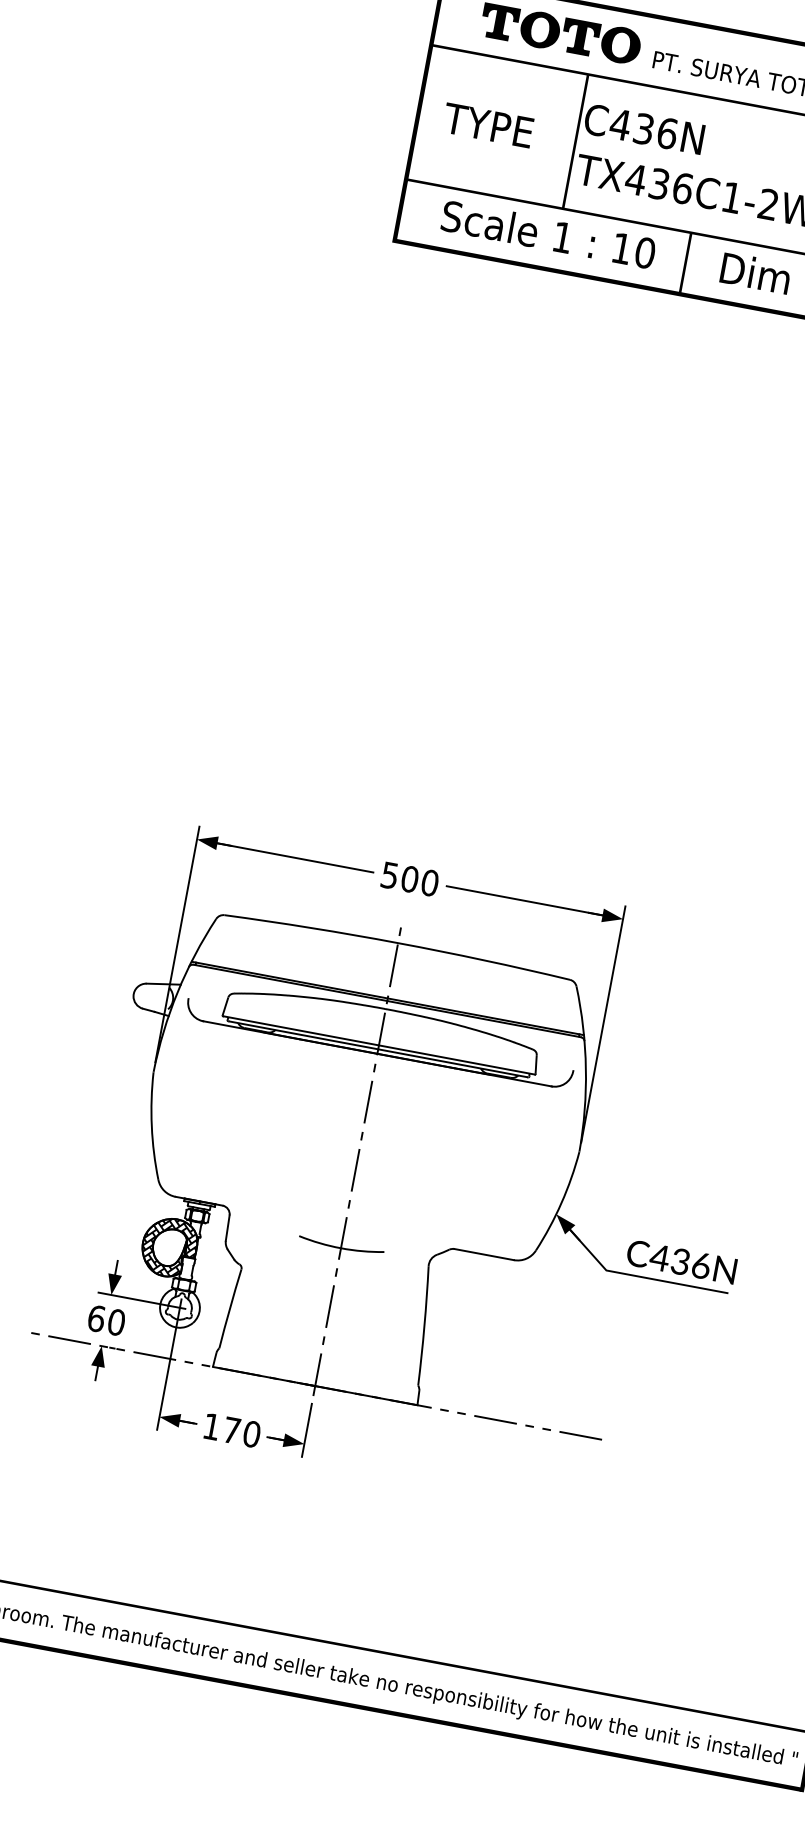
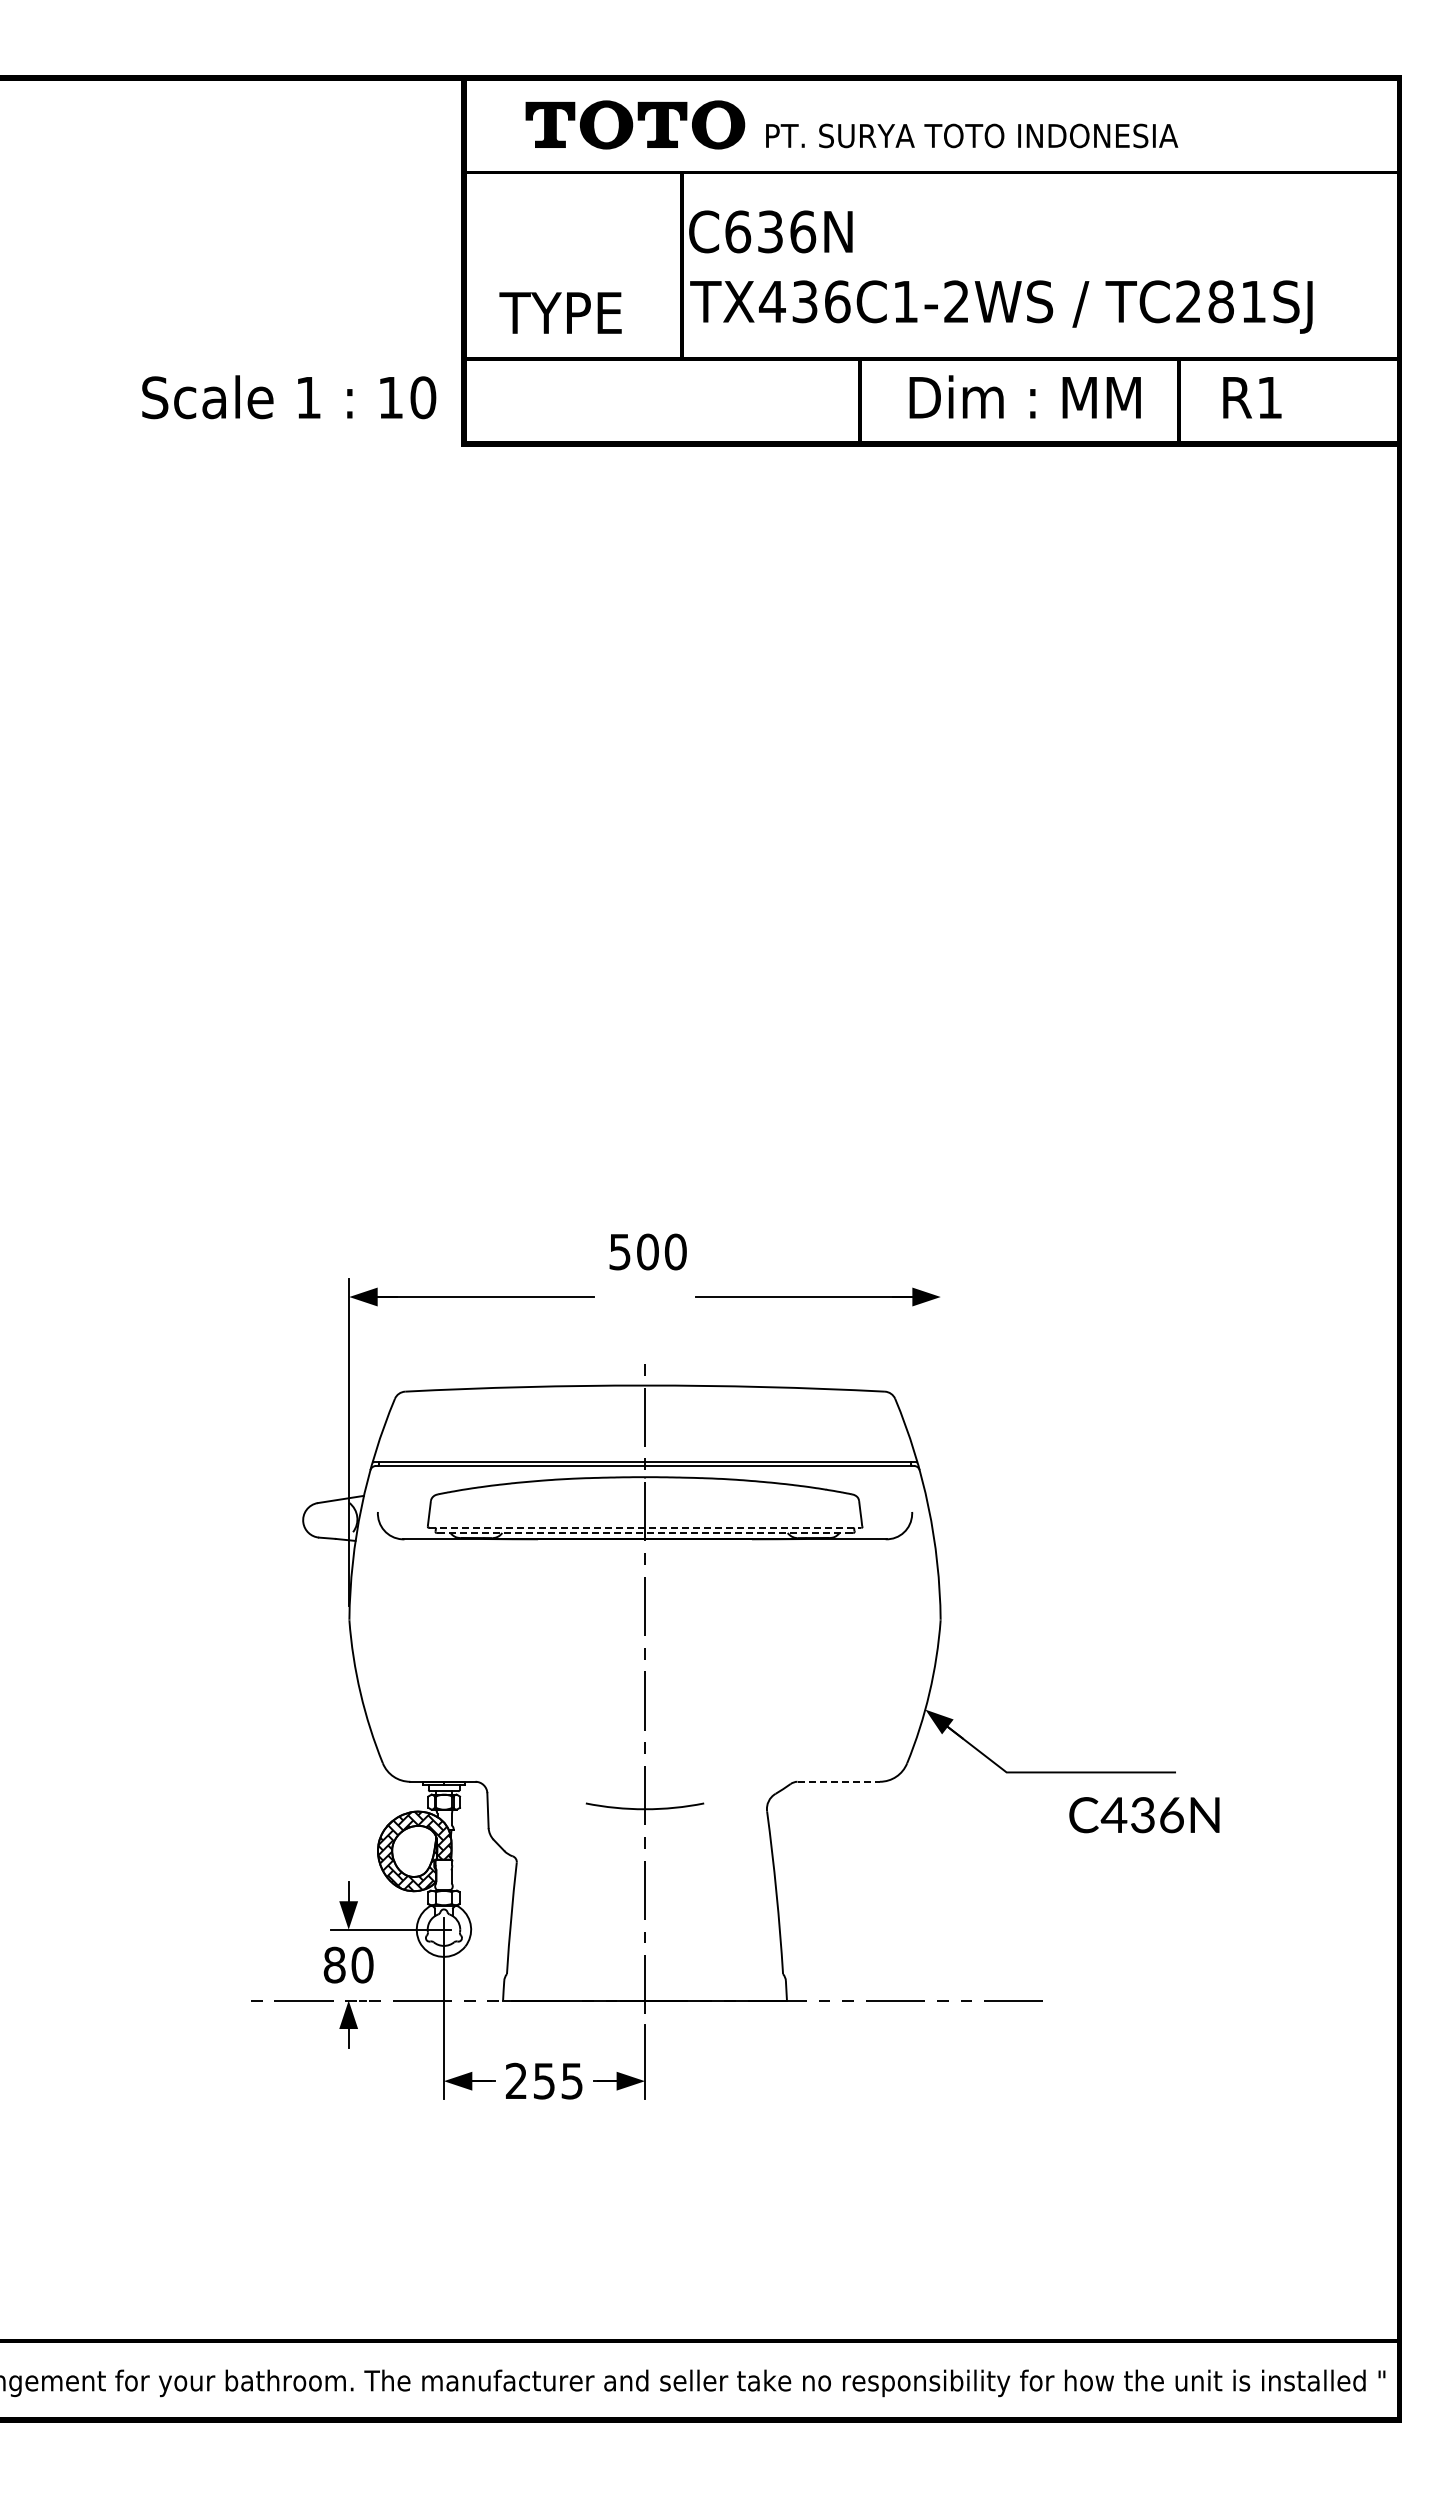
text: (620, 124) -> (737, 231), C436N -> C636N
text: (488, 125) -> (560, 312), moved
text: (548, 234) -> (289, 397), moved
text: (409, 878) -> (647, 1251), moved
line: (603, 1024) -> (940, 1443), removed
line: (379, 1045) -> (645, 1527), solid -> dashed
line: (378, 1049) -> (645, 1533), solid -> dashed
line: (484, 1254) -> (839, 1781), solid -> dashed
text: (681, 1262) -> (1144, 1815), moved
text: (96, 1318) -> (334, 1964), 60 -> 80
text: (232, 1430) -> (544, 2080), 170 -> 255

